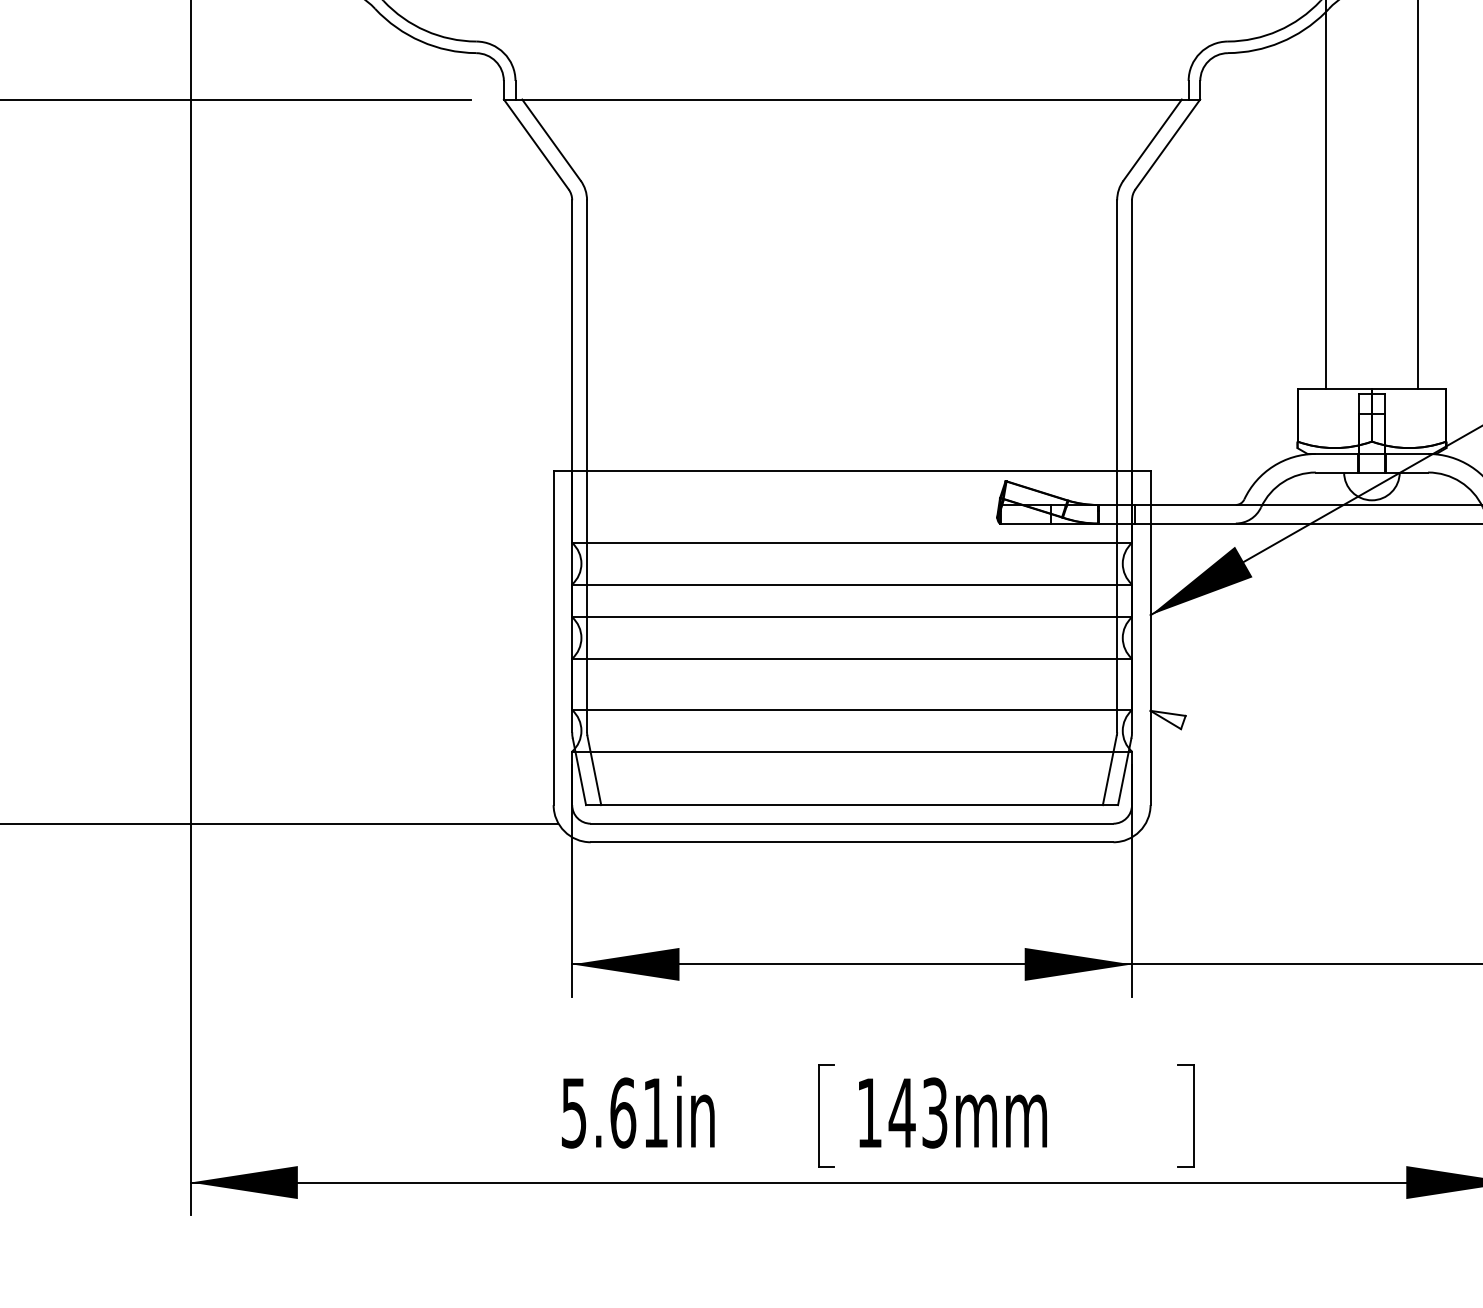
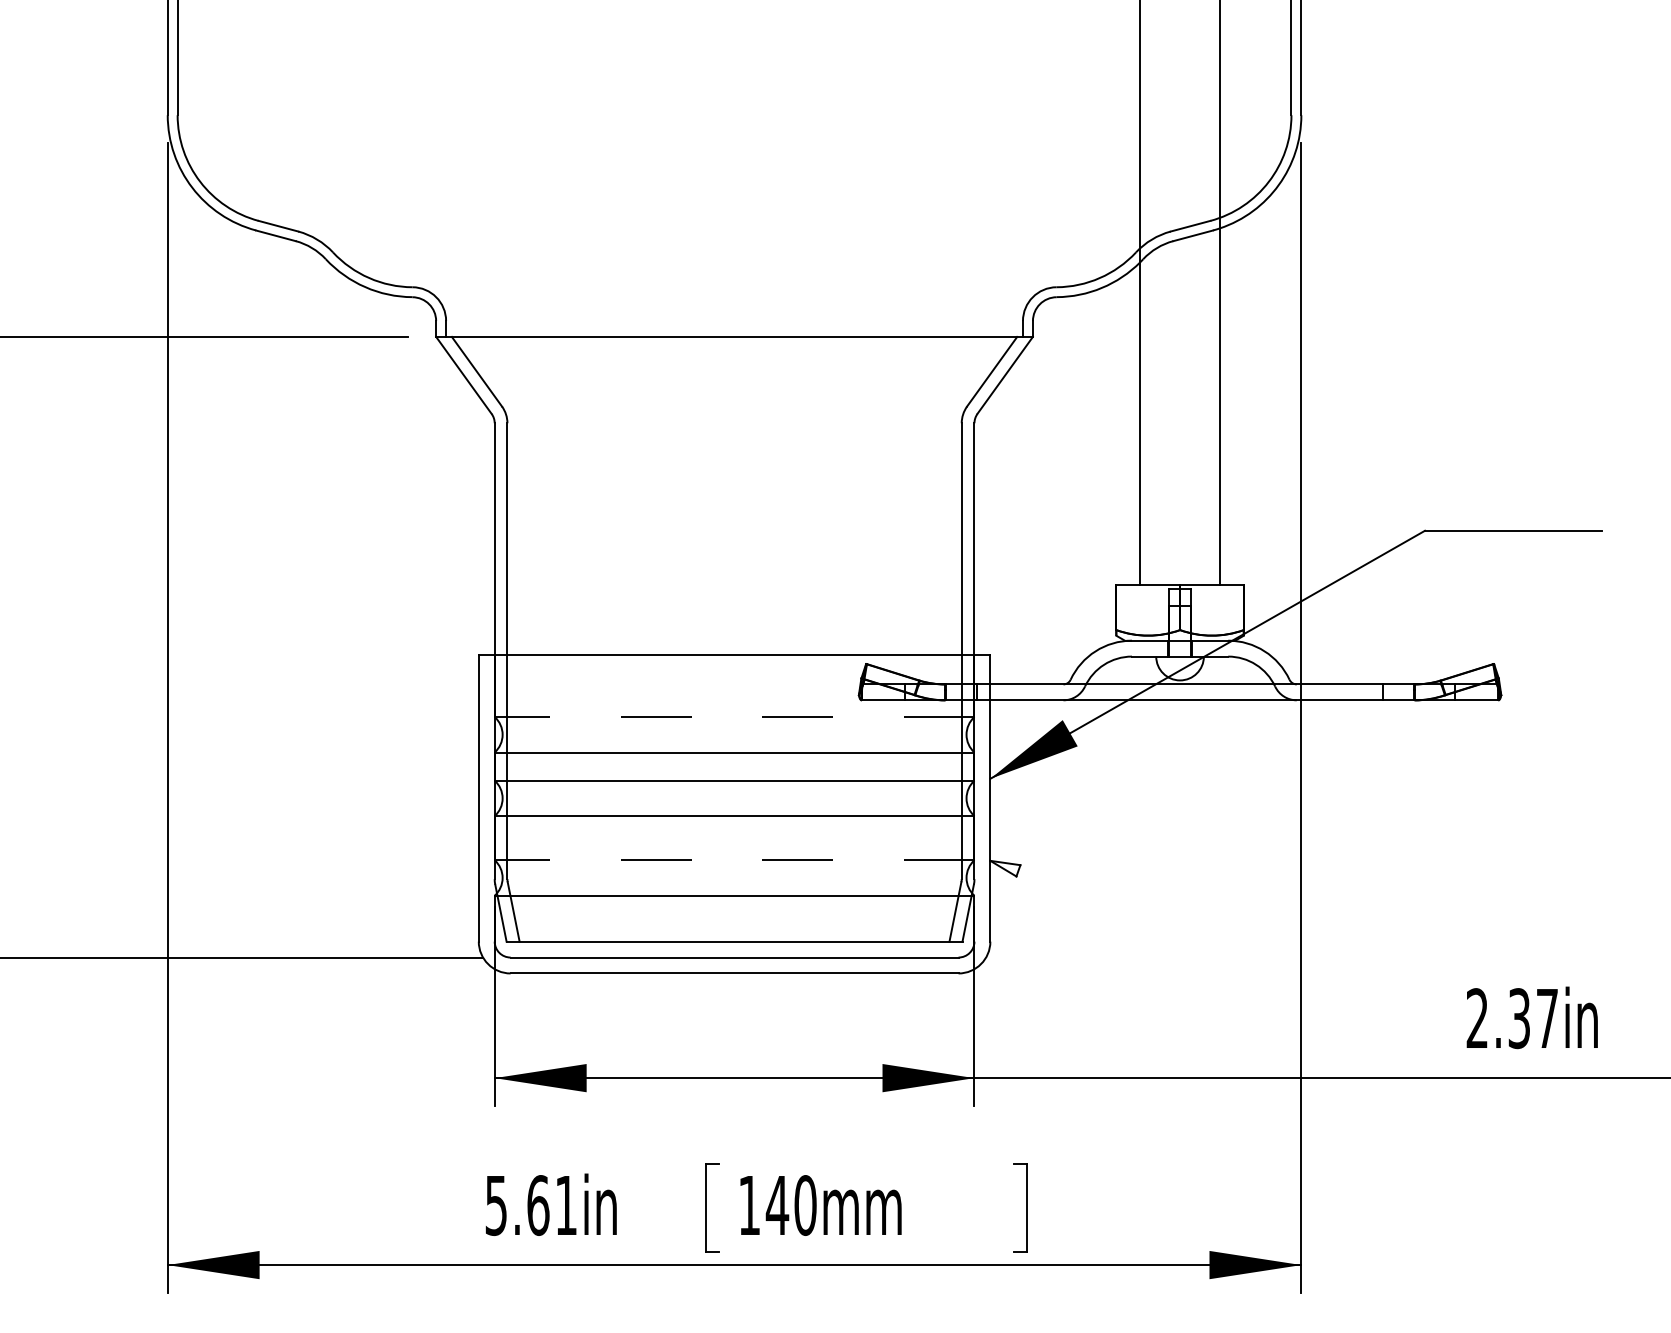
line: (852, 543) -> (734, 717), solid -> dashed
line: (852, 710) -> (734, 860), solid -> dashed
text: (934, 1113) -> (805, 1205), 143mm -> 140mm

